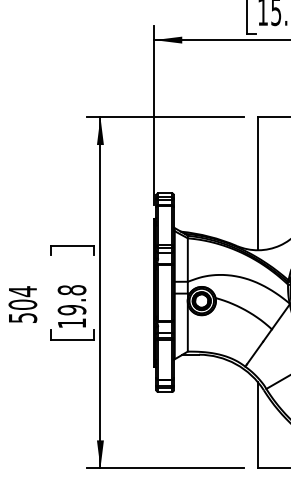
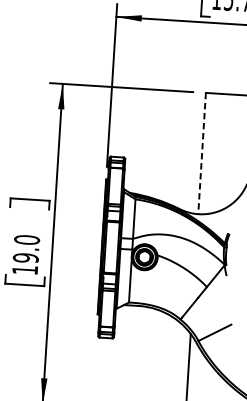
line: (257, 183) -> (202, 153), solid -> dashed
text: (72, 290) -> (27, 240), 19.8 -> 19.0

